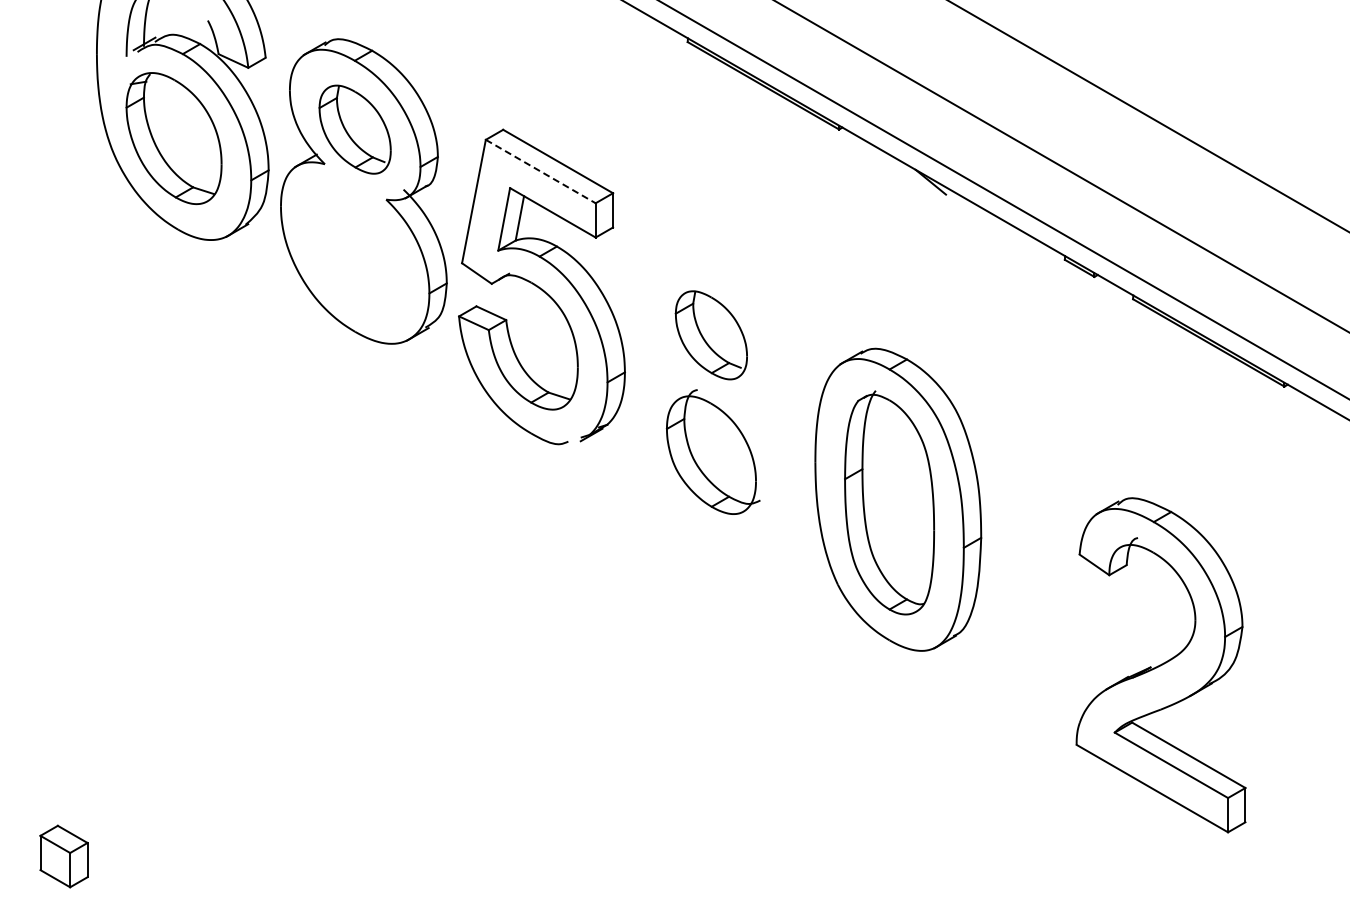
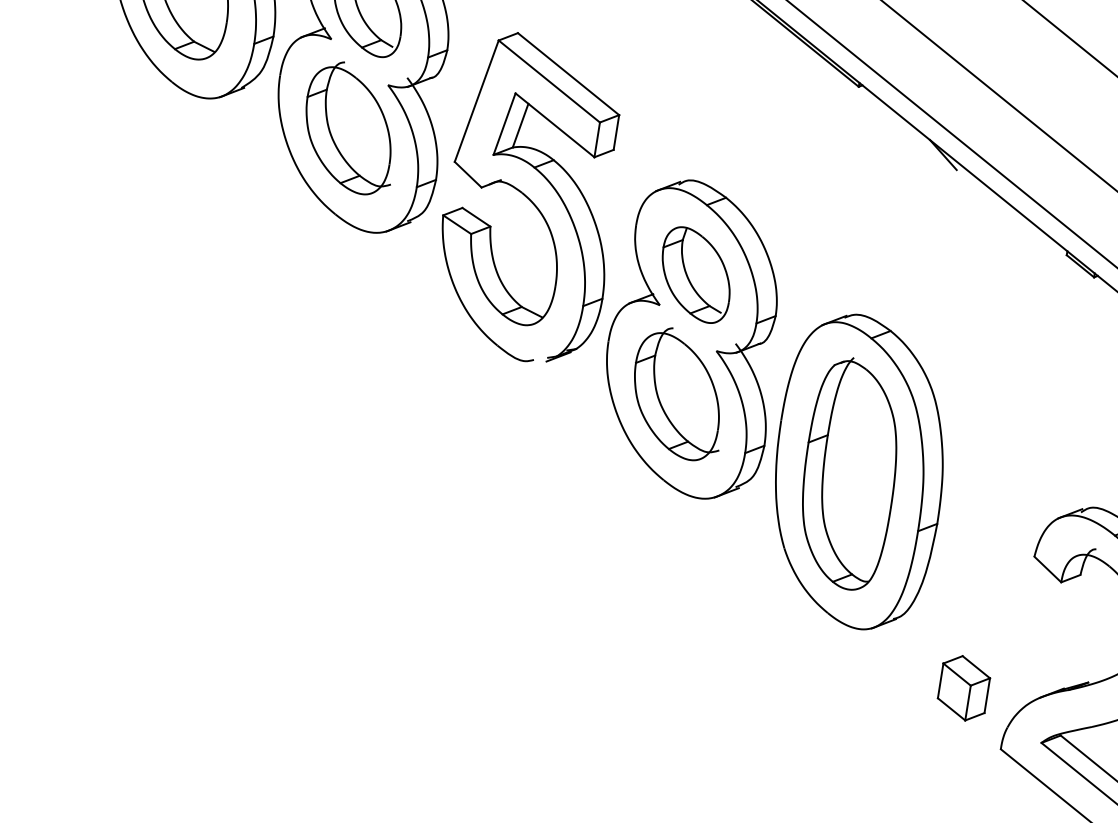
line: (541, 171) -> (550, 81), dashed -> solid
part: (356, 246) -> (350, 127), added
part: (720, 397) -> (695, 339), added
part: (1031, 691) -> (963, 687), added

